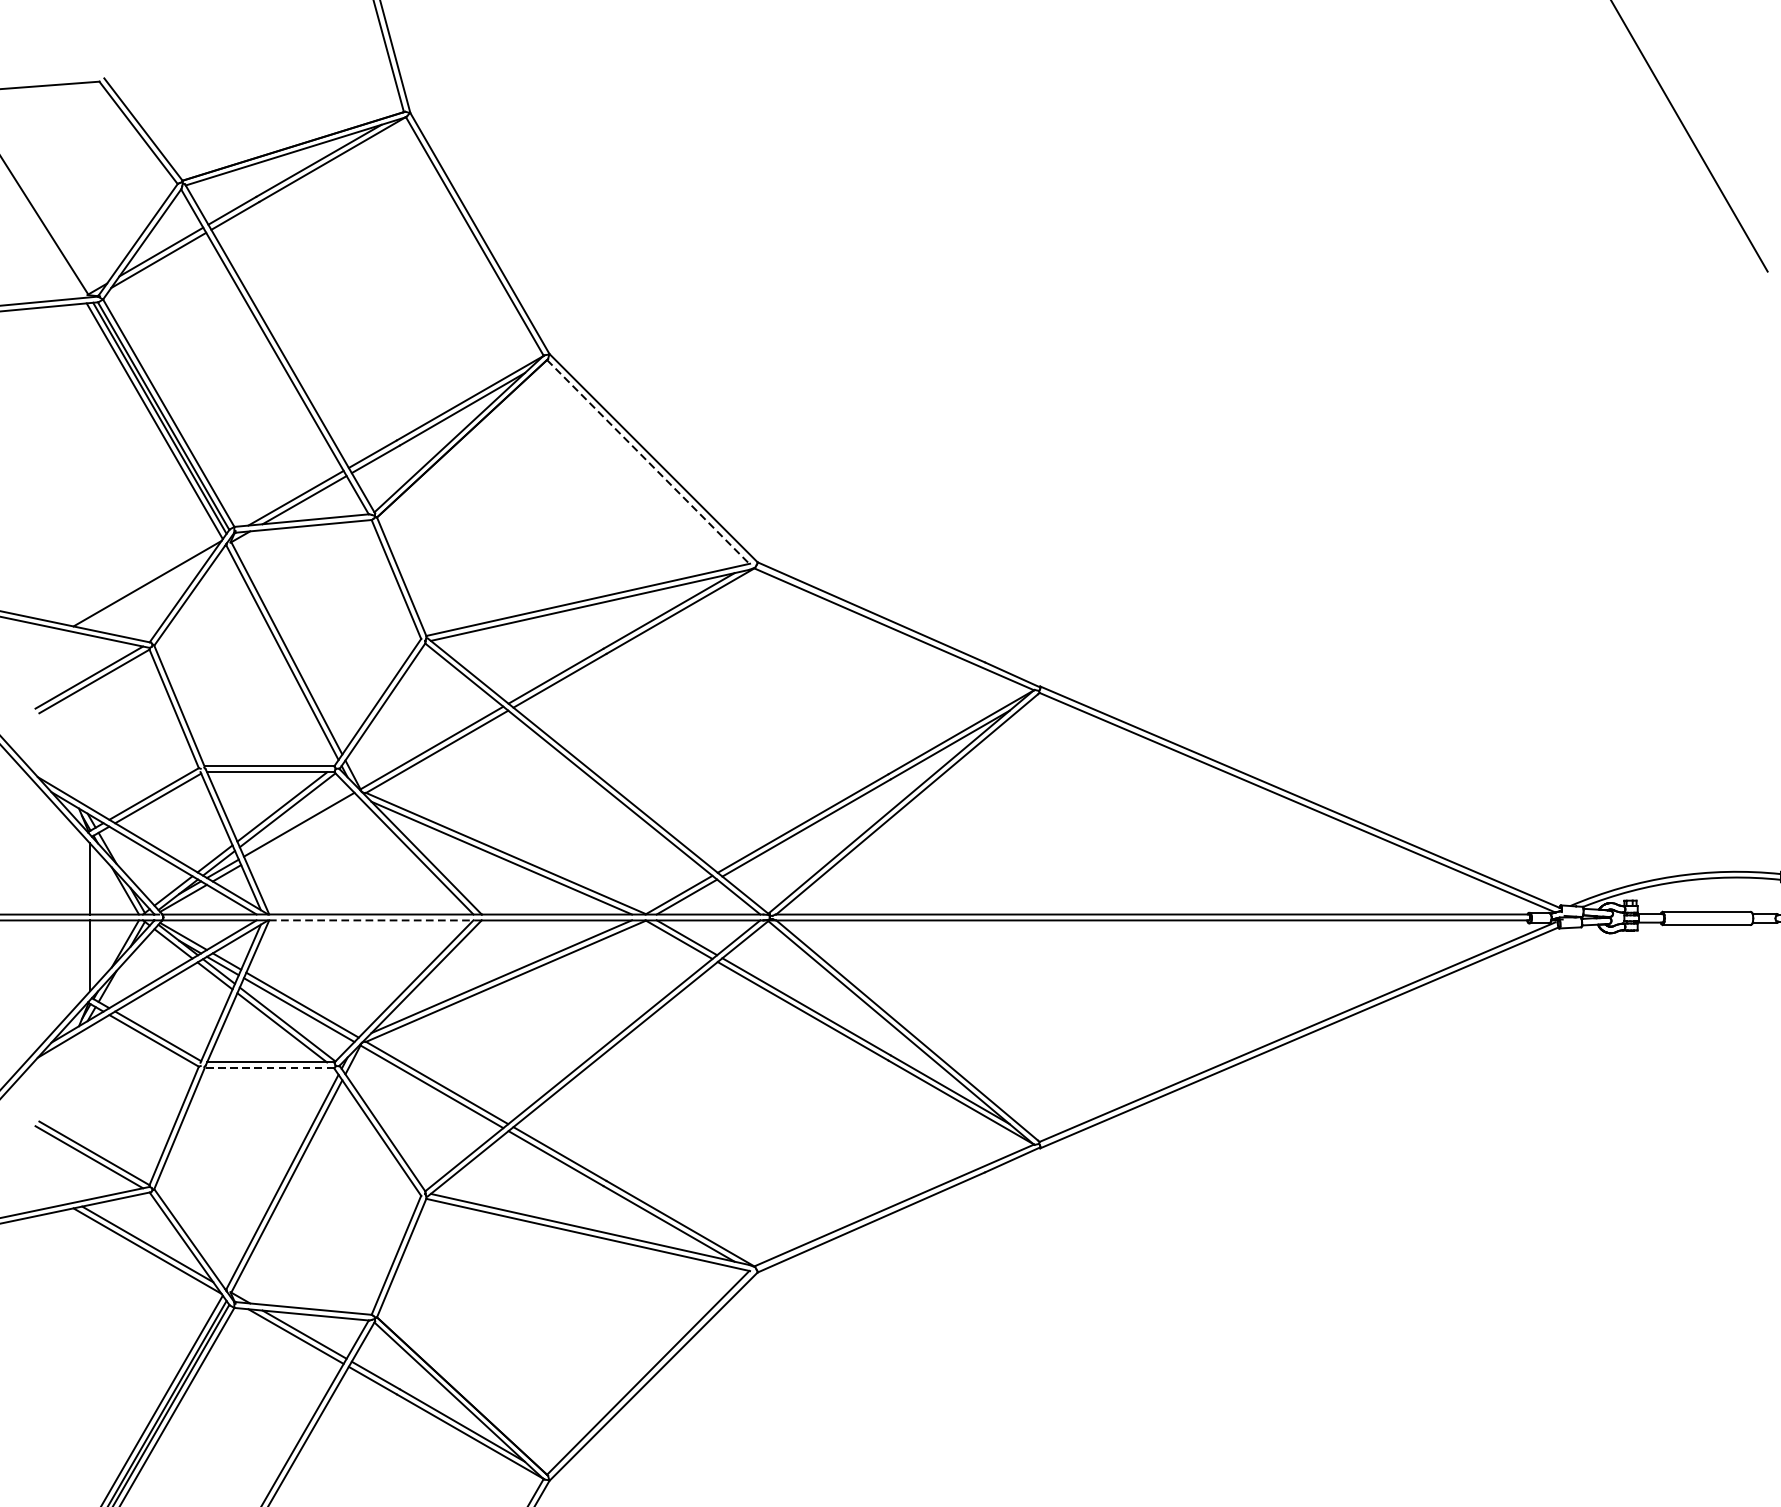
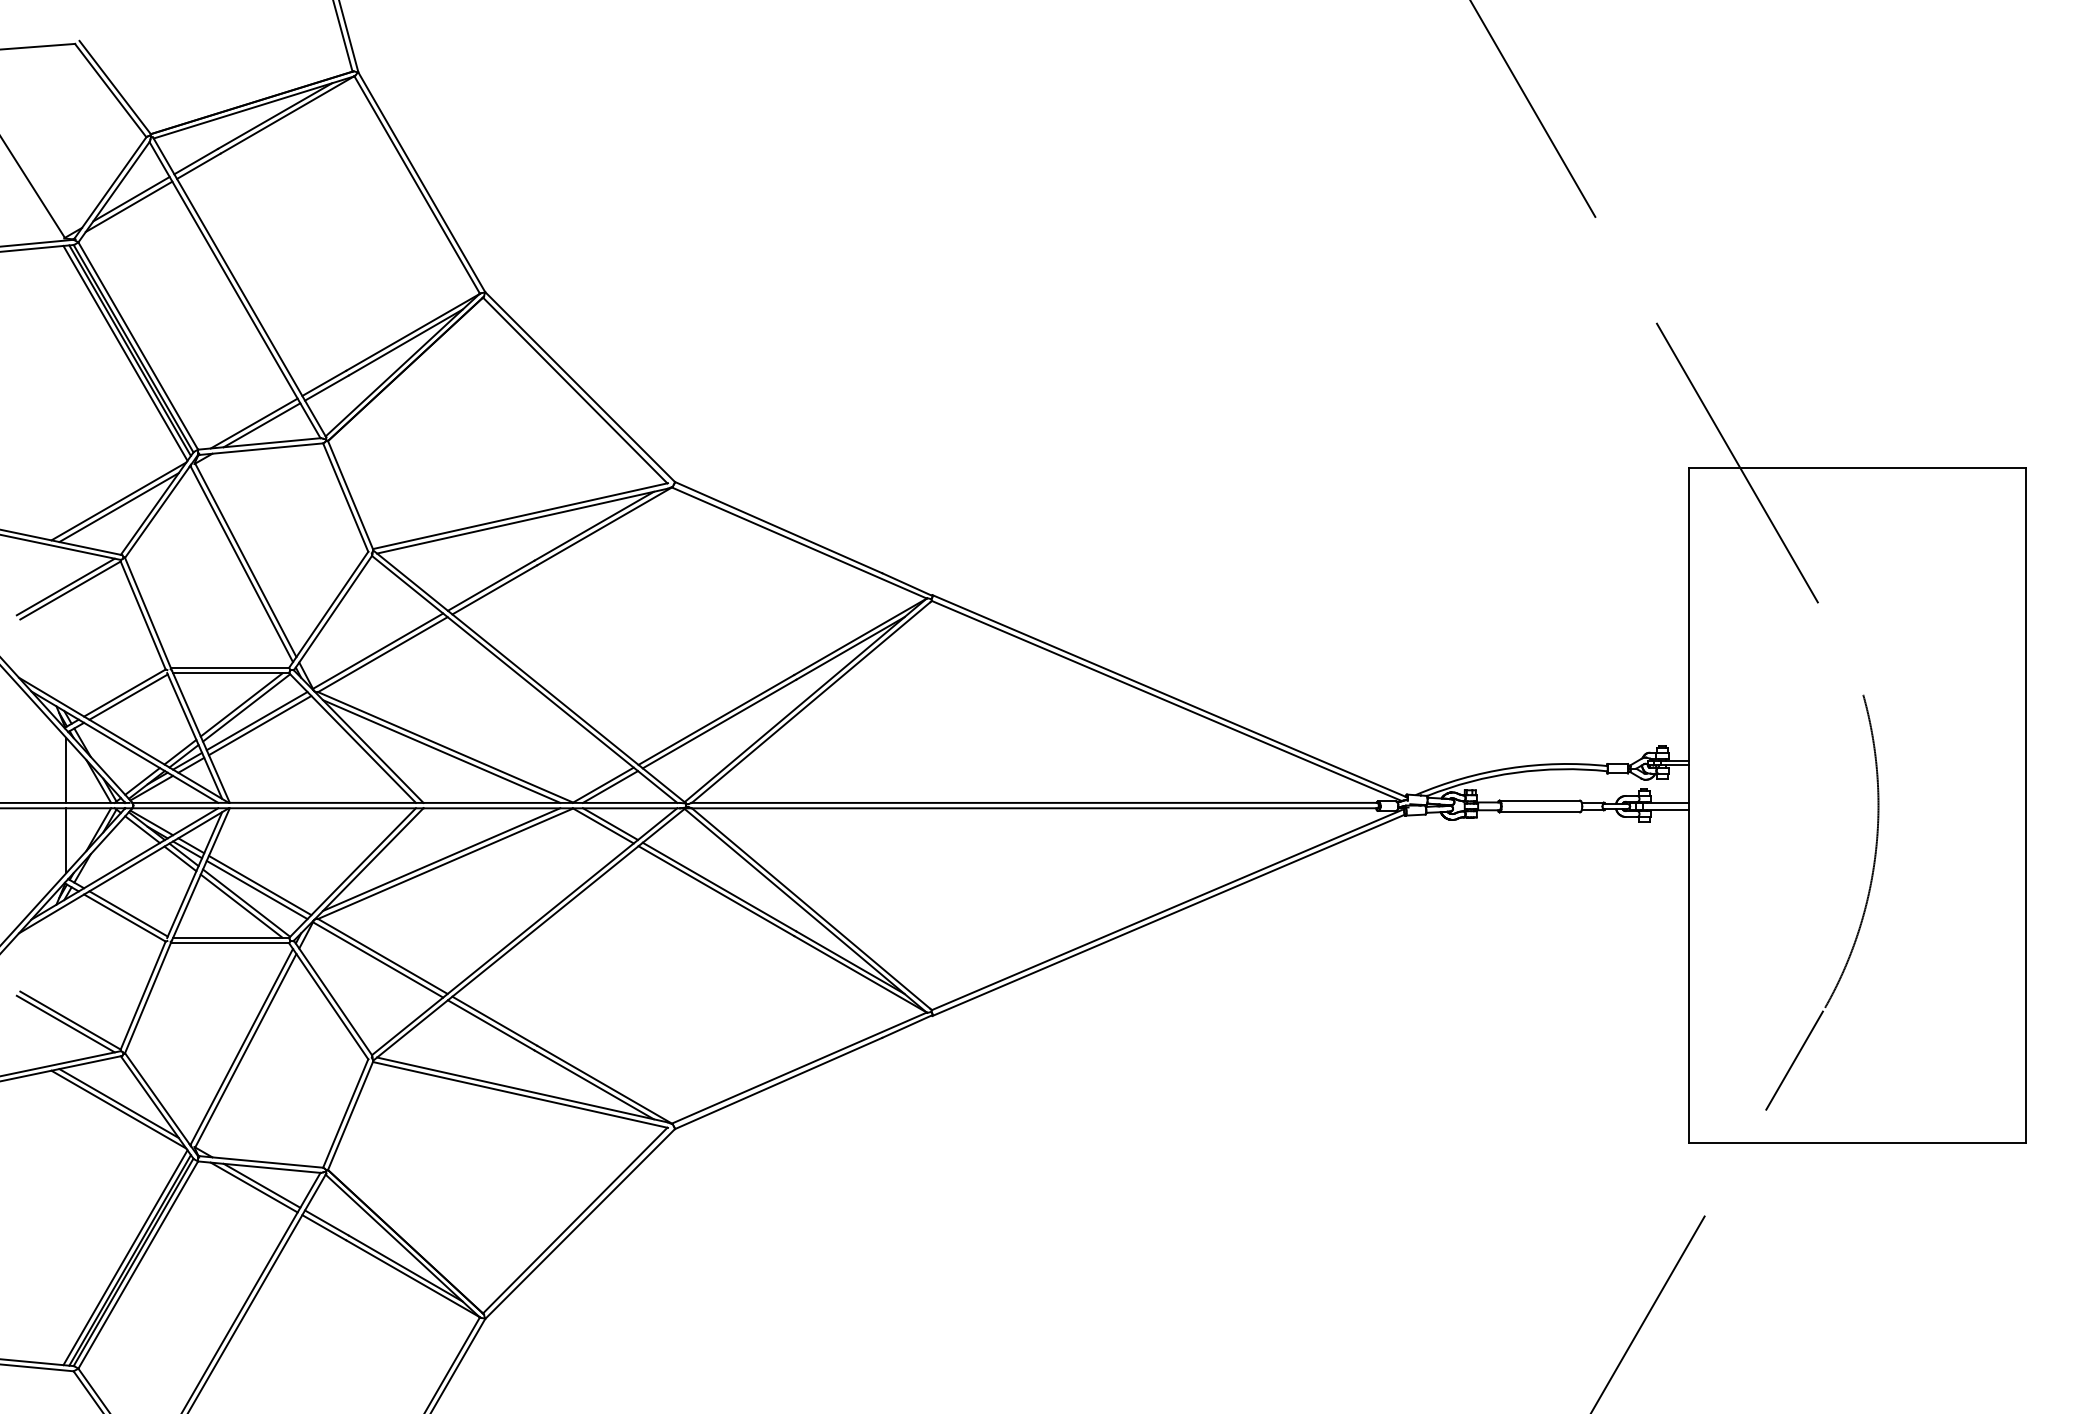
line: (648, 461) -> (575, 390), dashed -> solid
line: (147, 590) -> (118, 507), added
line: (301, 829) -> (259, 725), added
line: (374, 920) -> (325, 808), dashed -> solid
line: (268, 1068) -> (229, 943), dashed -> solid

